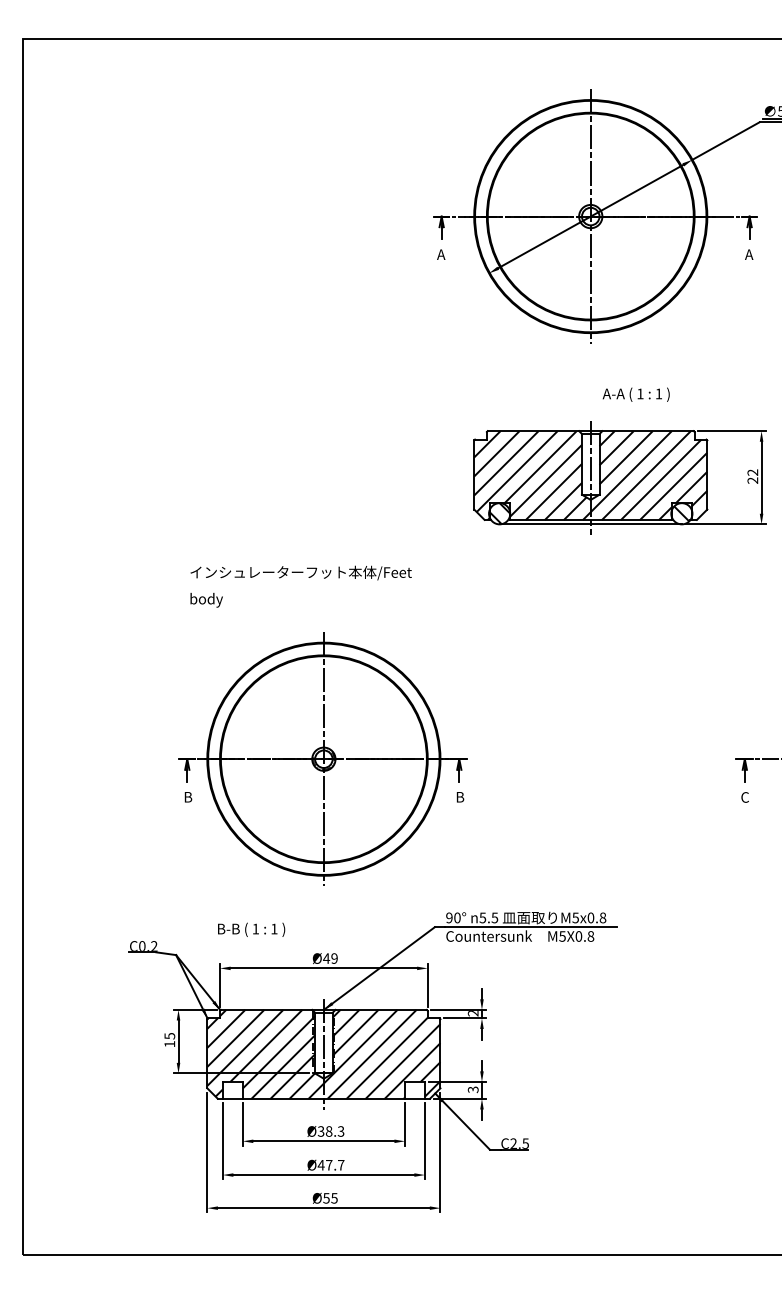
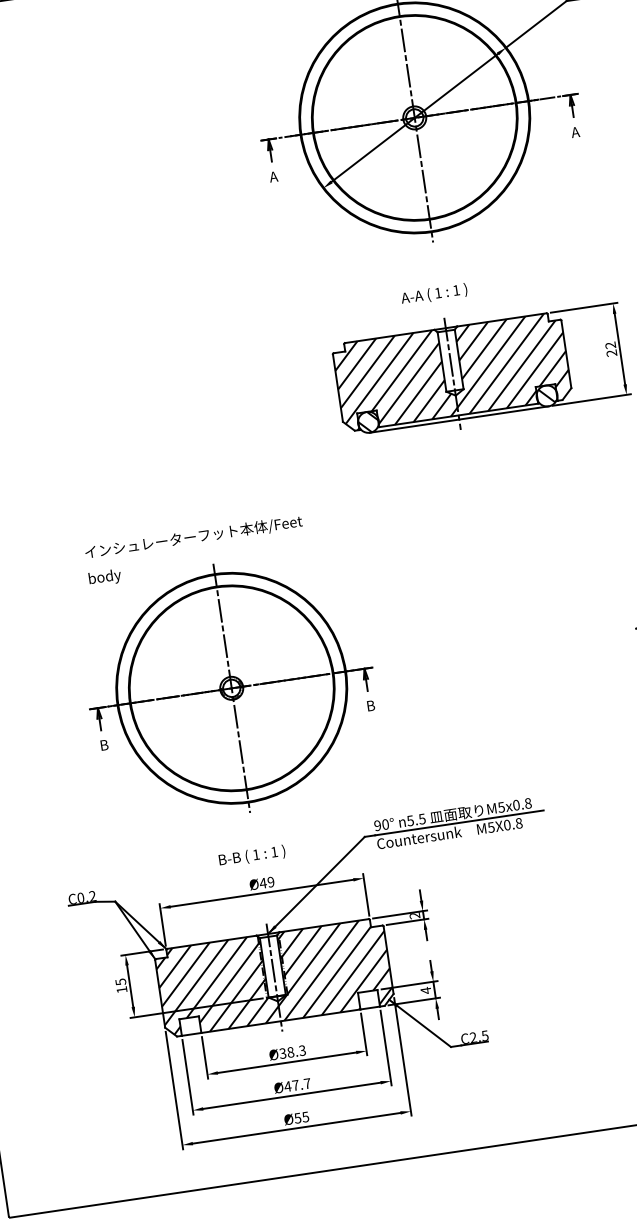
text: (635, 394) -> (433, 294), moved
text: (300, 586) -> (195, 550), moved
text: (251, 929) -> (252, 855), moved
text: (472, 1089) -> (425, 990), 3 -> 4

